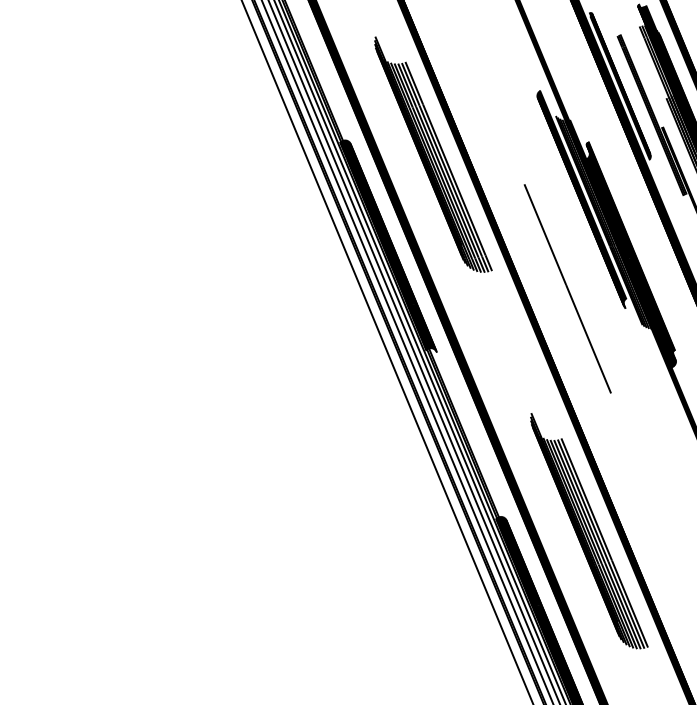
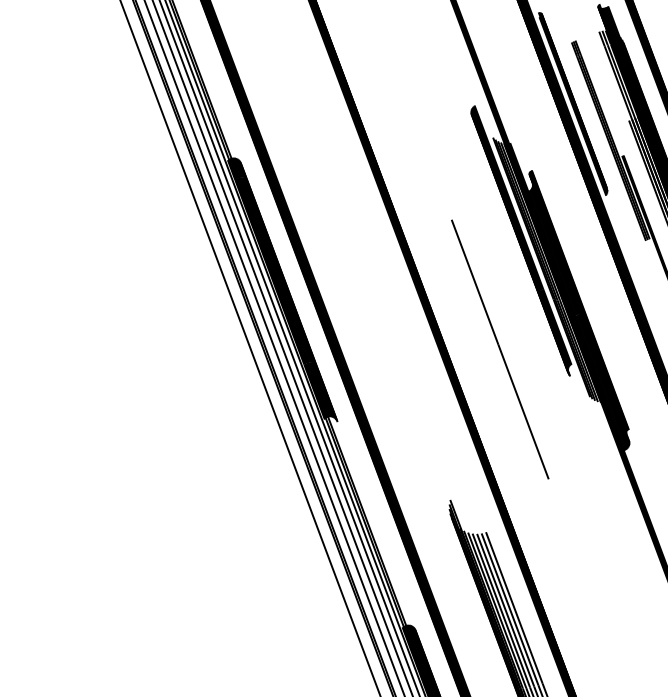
part: (433, 154) -> (341, 179), removed

